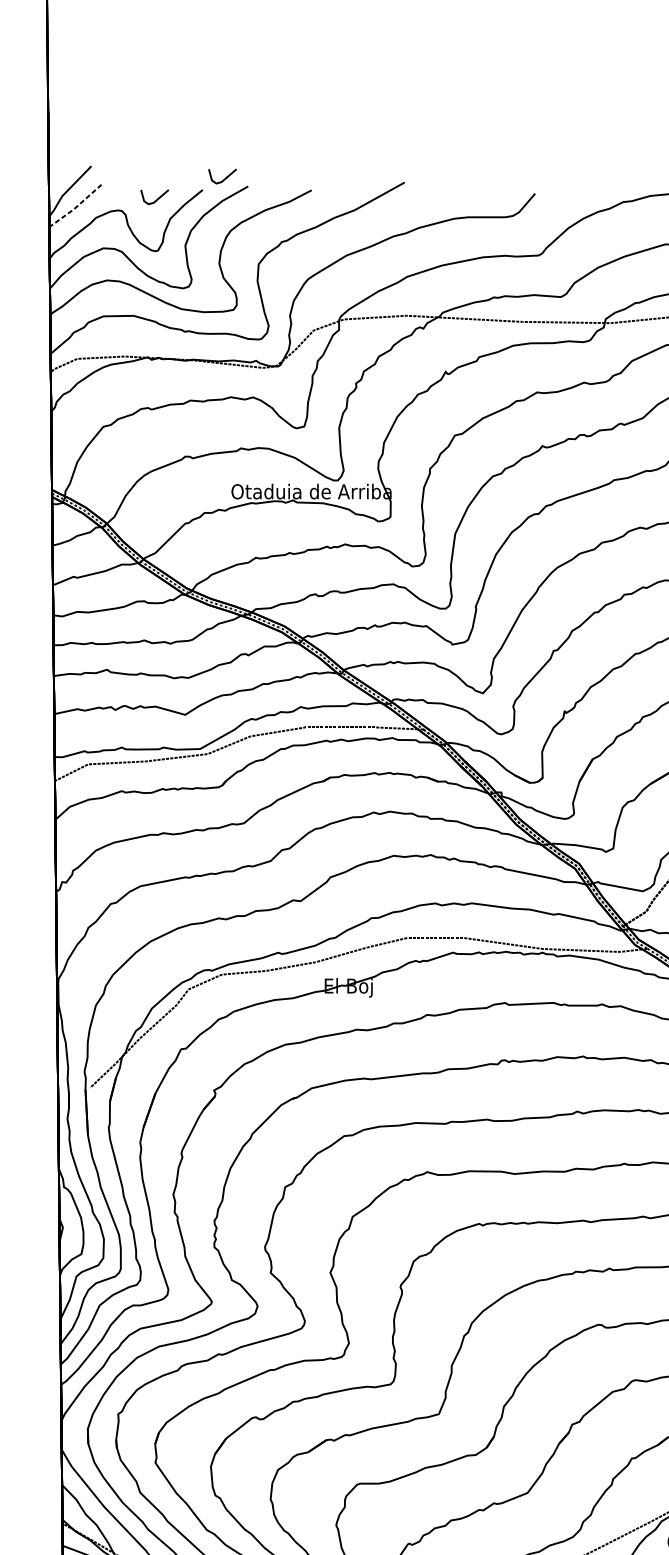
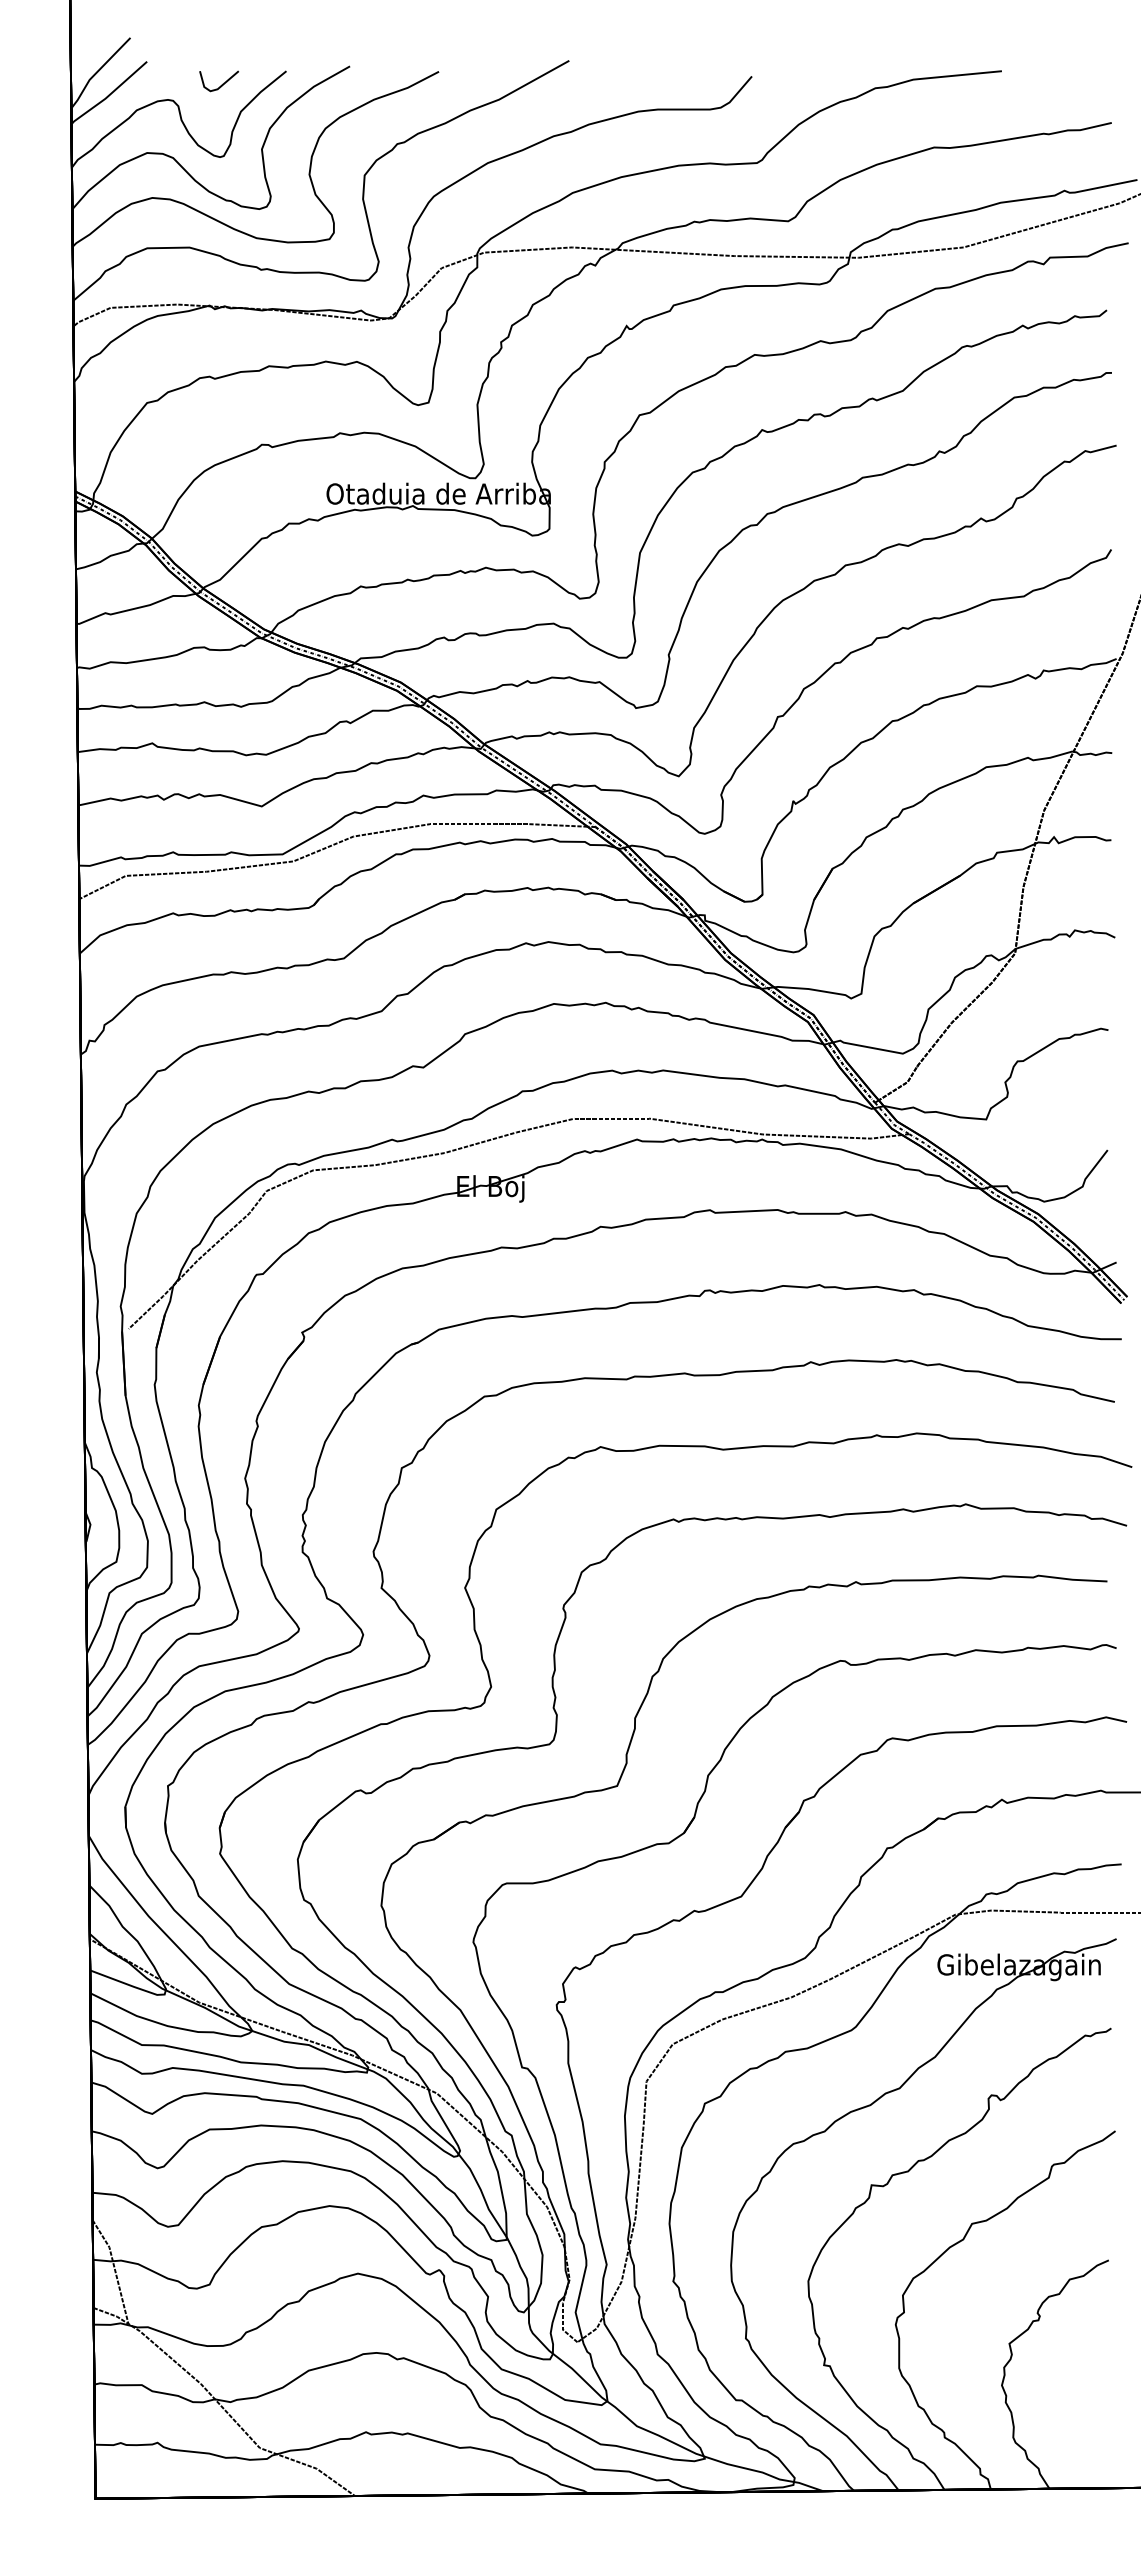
line: (225, 178) -> (317, 54), removed
line: (76, 207) -> (109, 95), dashed -> solid

